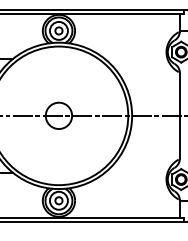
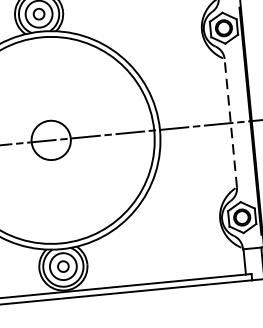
line: (179, 115) -> (230, 122), solid -> dashed

